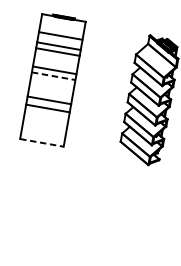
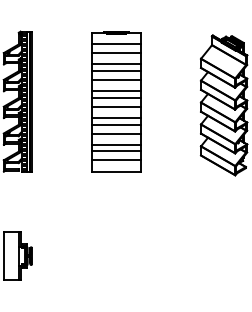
line: (62, 28) -> (116, 44), added
line: (56, 59) -> (116, 79), added
line: (54, 76) -> (117, 97), dashed -> solid
line: (52, 84) -> (116, 106), added
line: (50, 94) -> (116, 118), added
line: (46, 118) -> (116, 144), added
line: (45, 124) -> (116, 151), added
line: (43, 132) -> (116, 160), added
line: (42, 142) -> (117, 171), dashed -> solid

